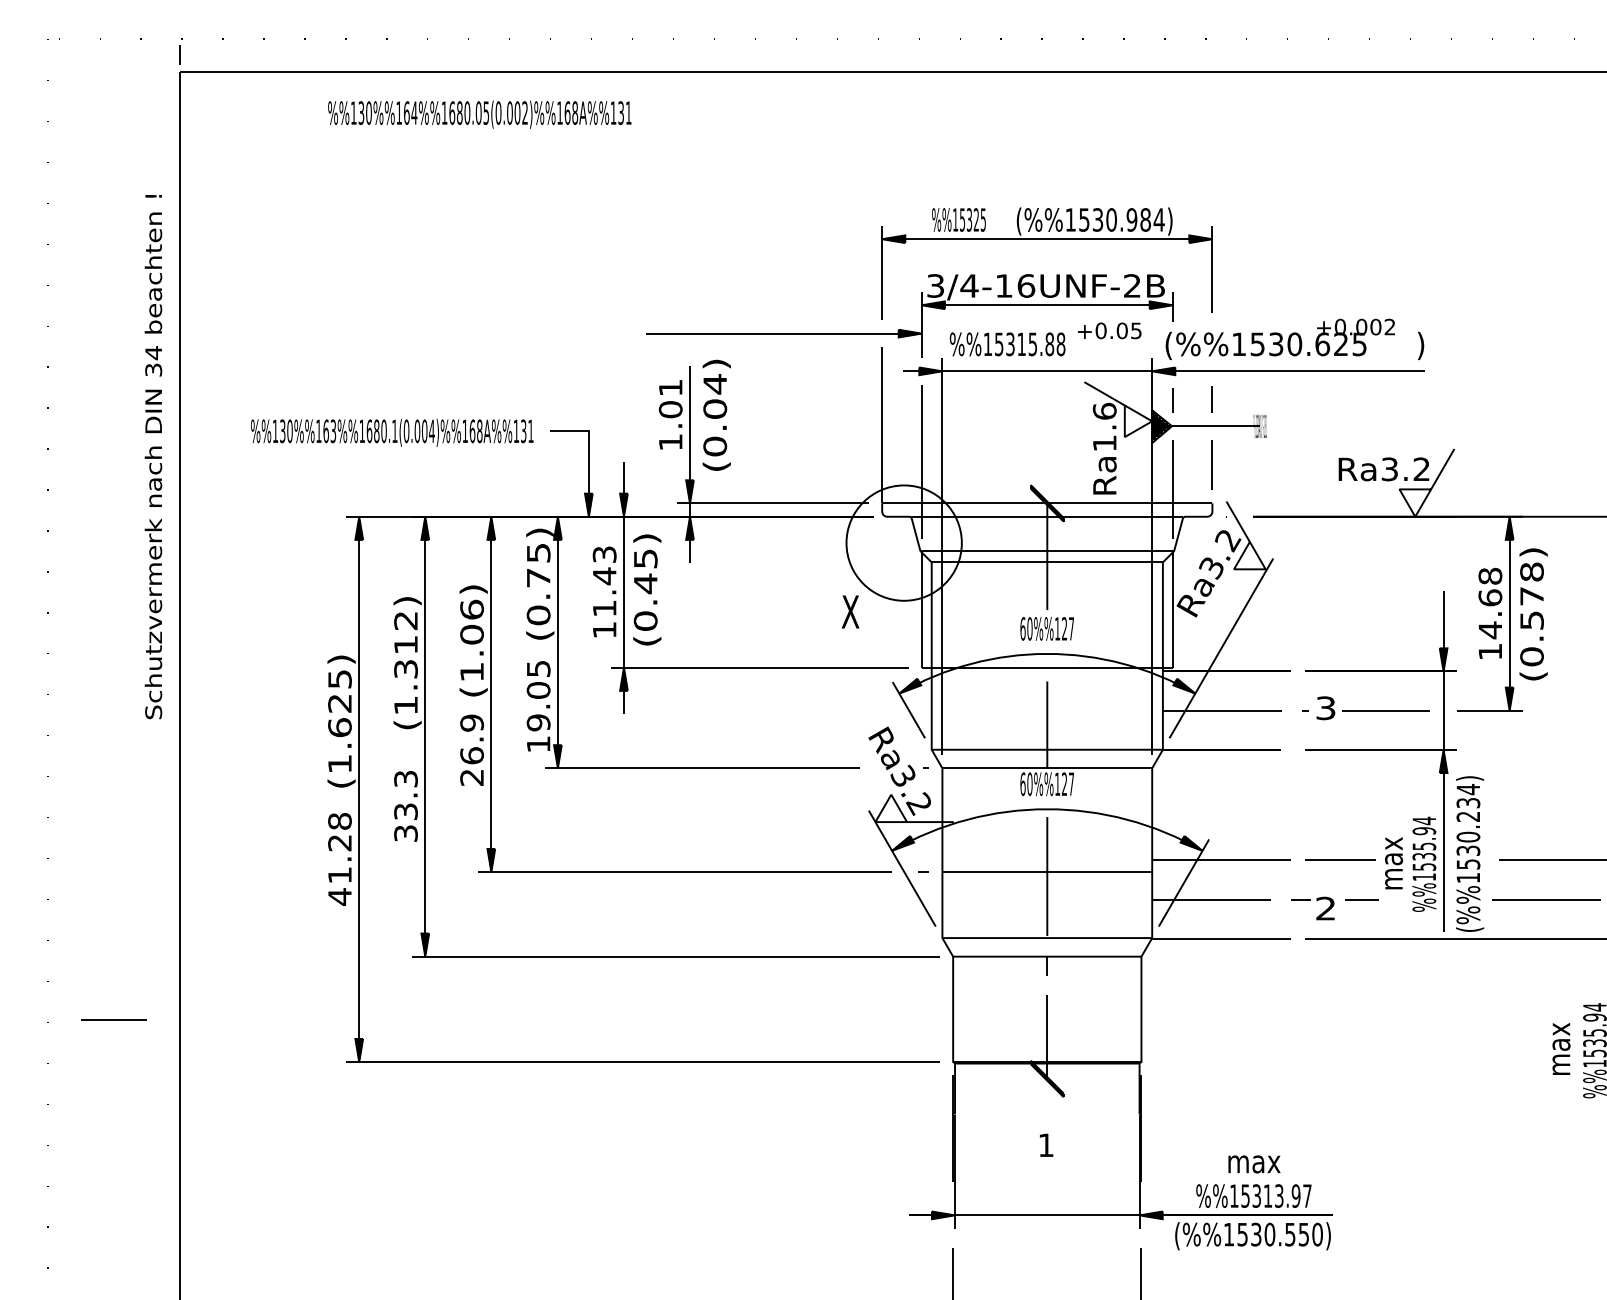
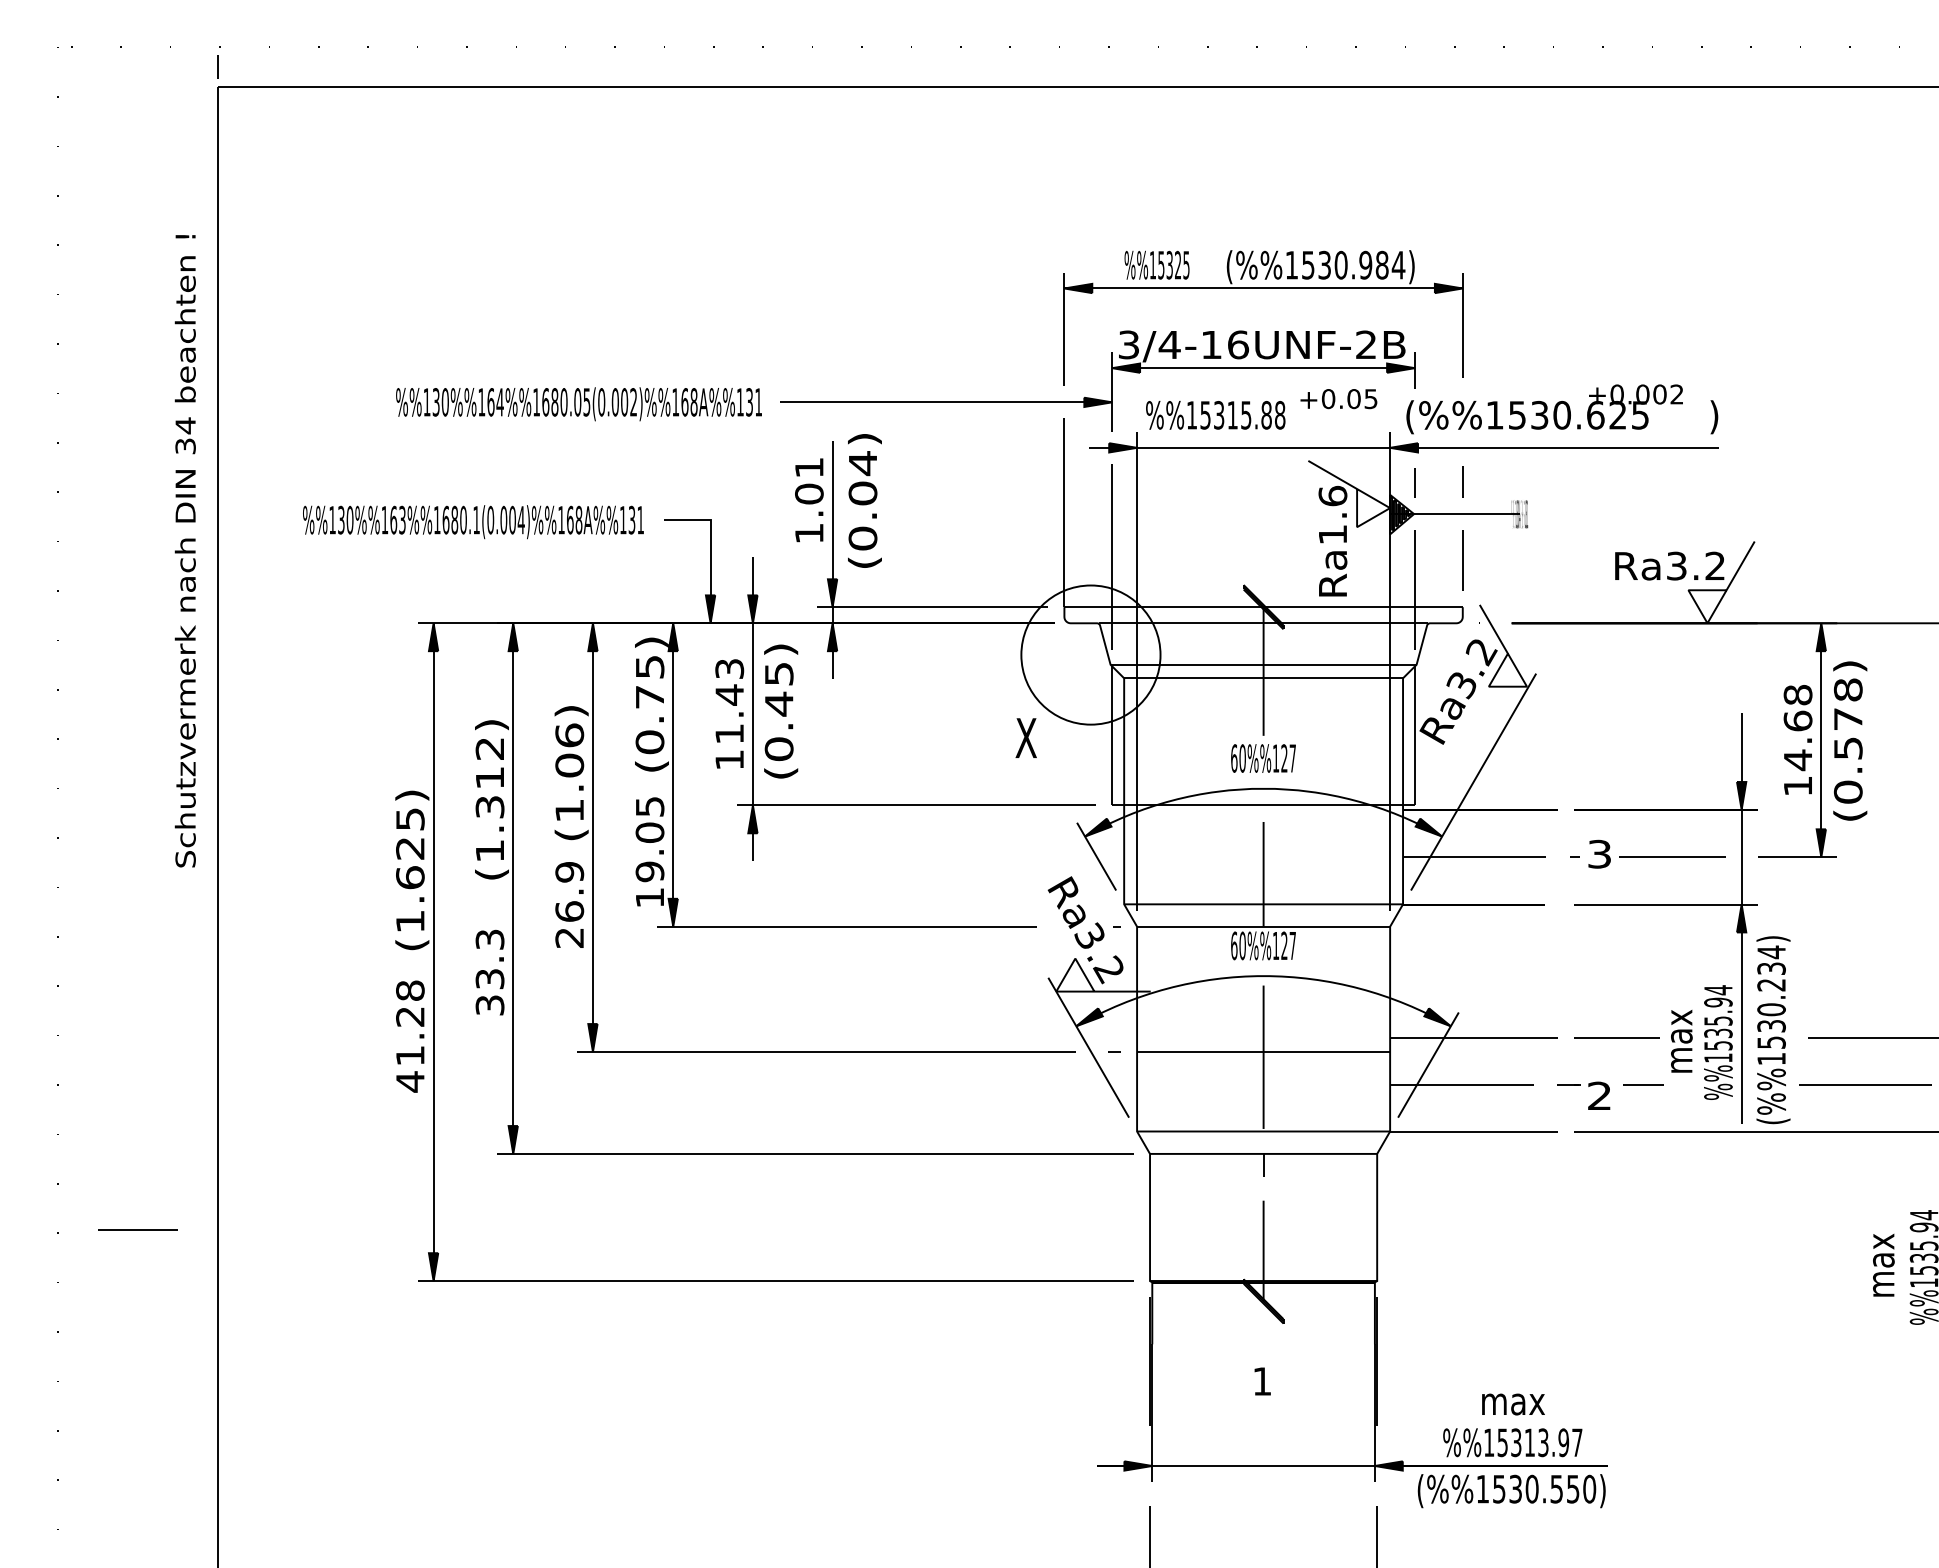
part: (479, 114) -> (578, 404), moved

